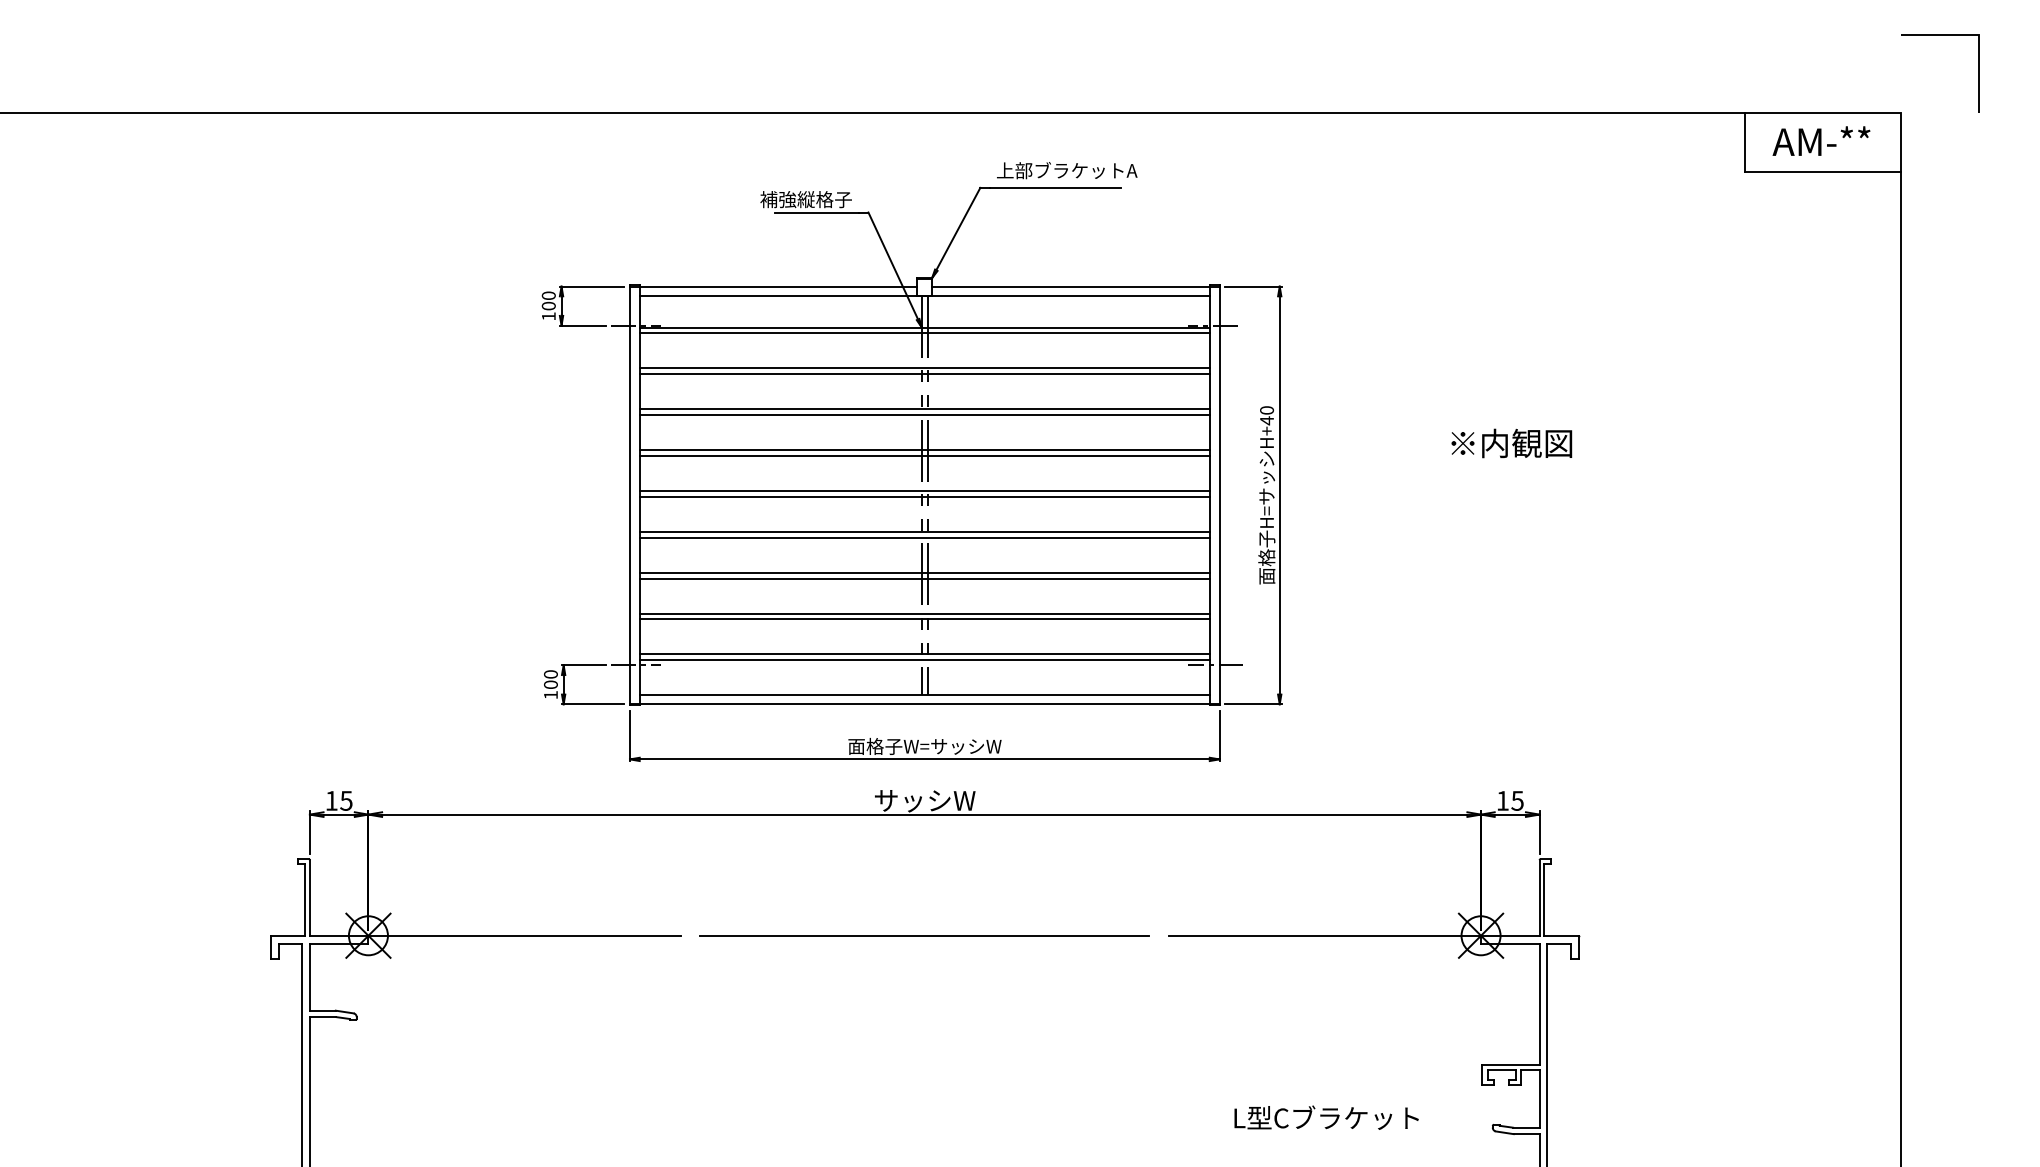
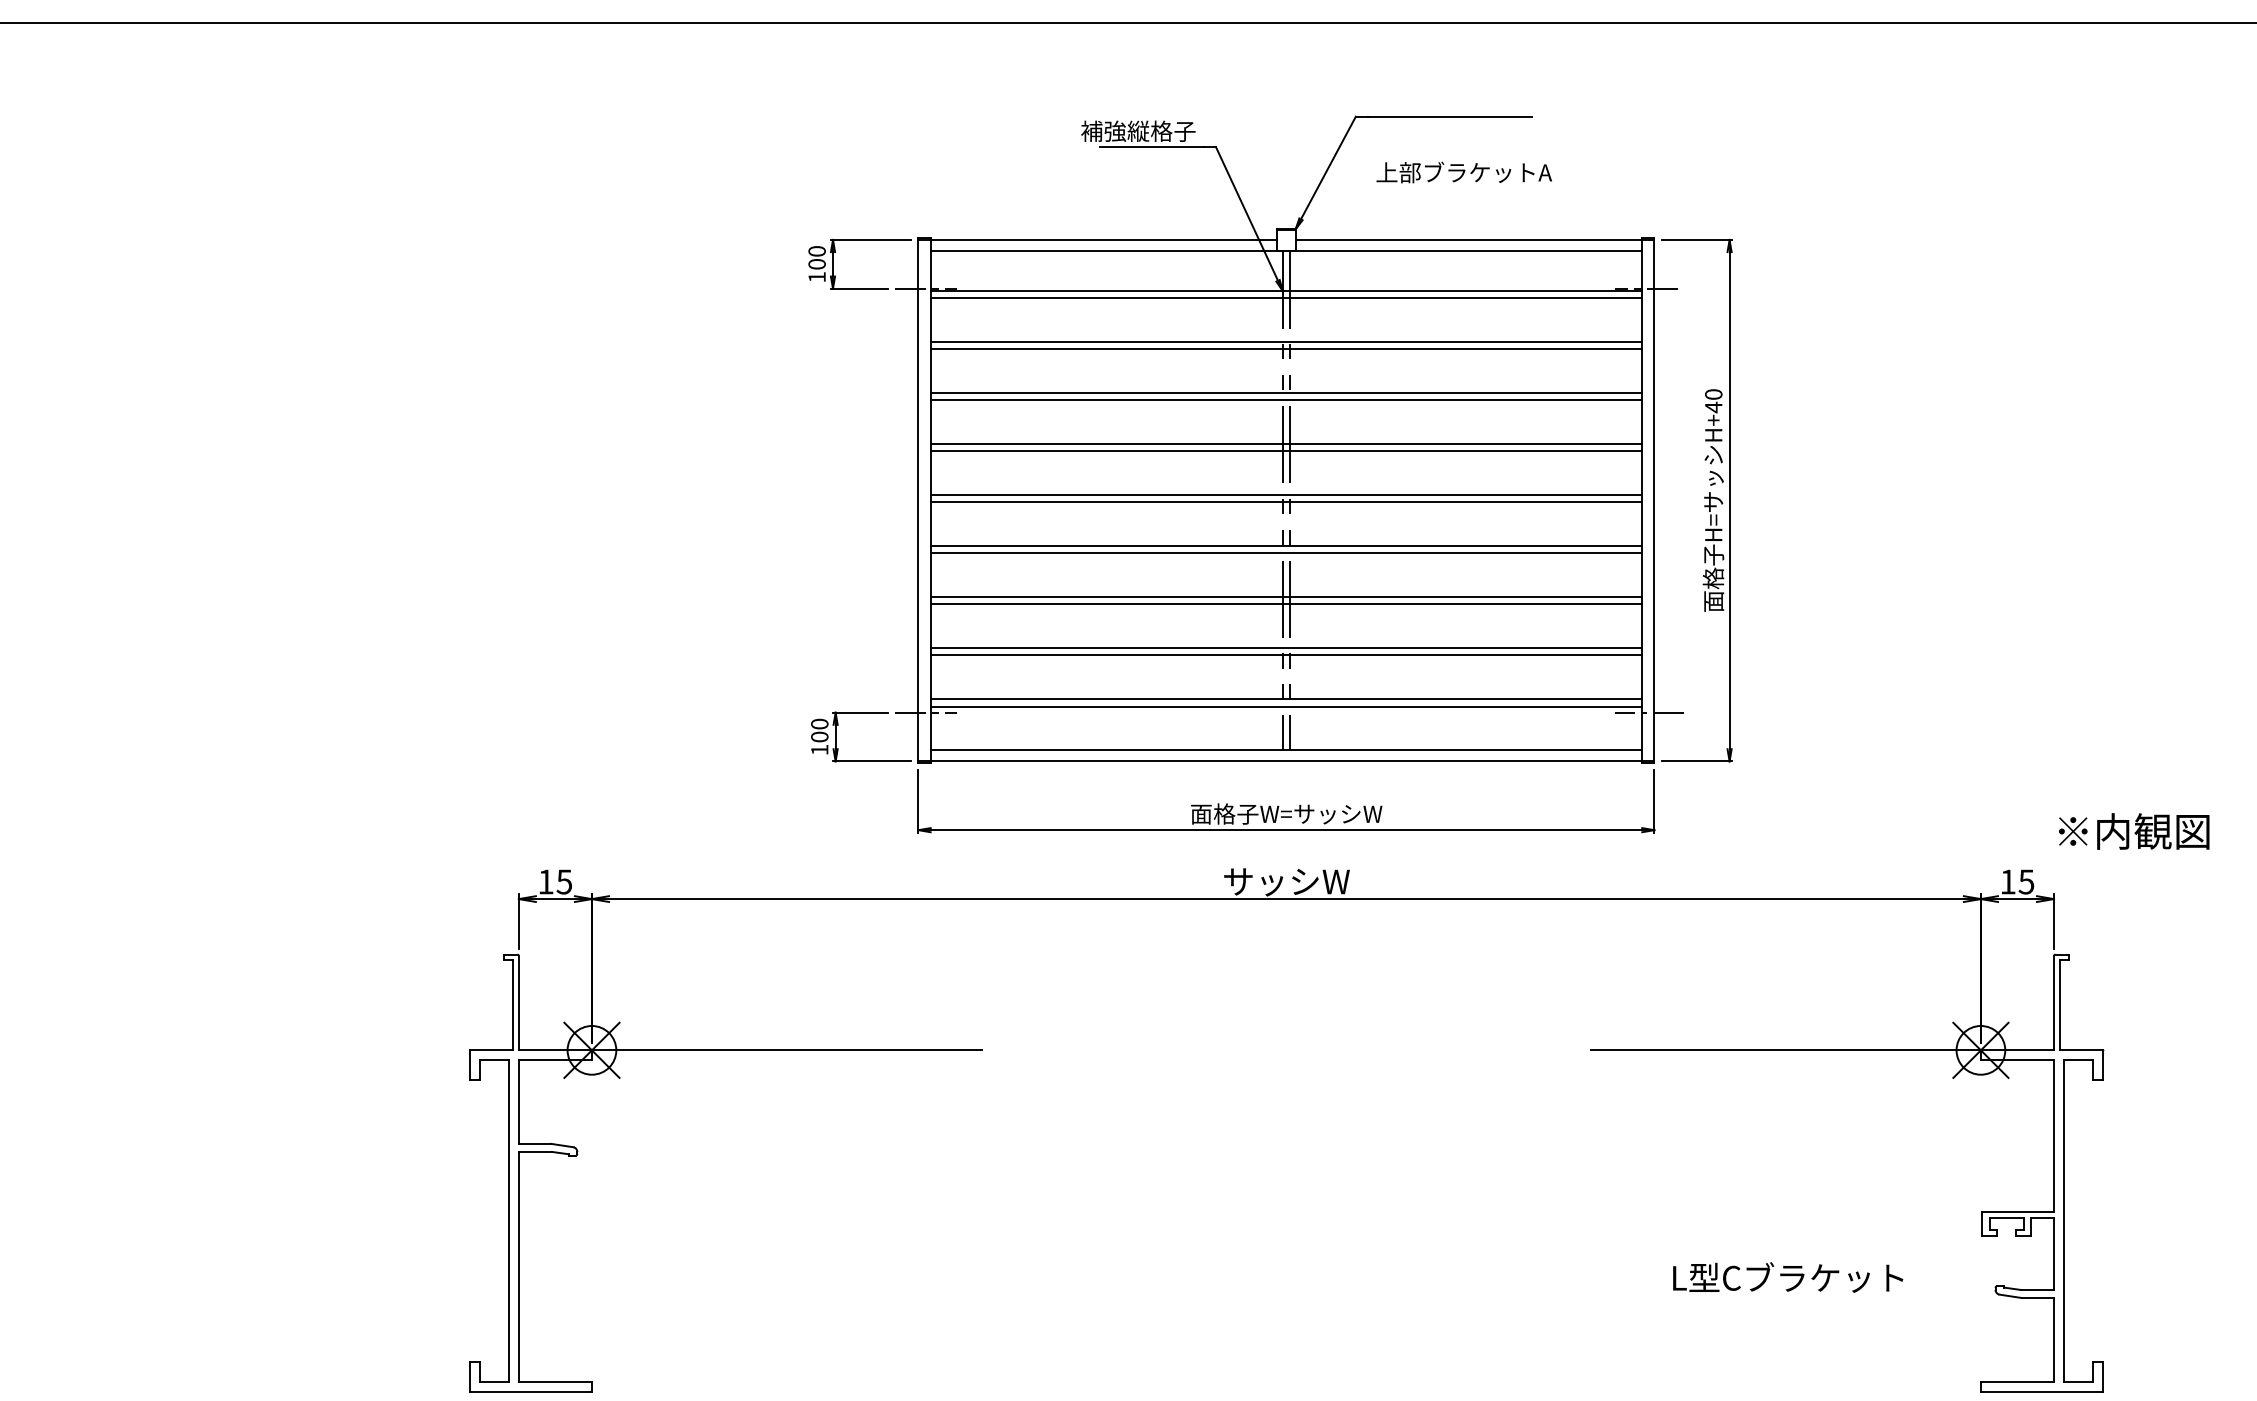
text: (1067, 170) -> (1464, 172), moved
text: (1511, 443) -> (2133, 831), moved
line: (924, 935) -> (1286, 1050), removed

